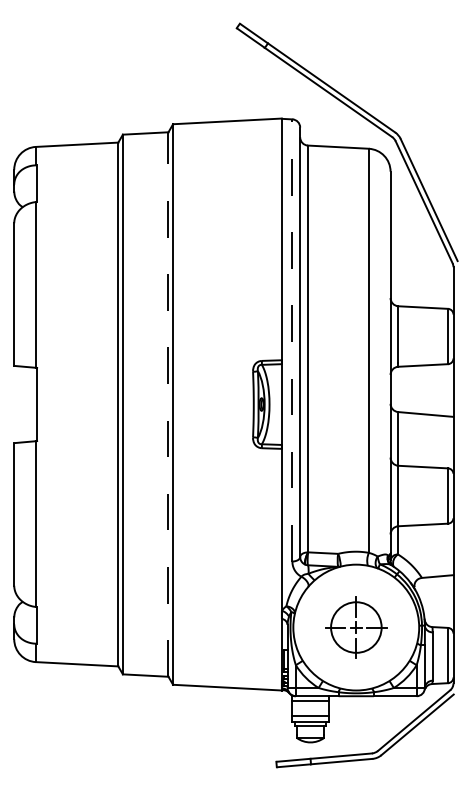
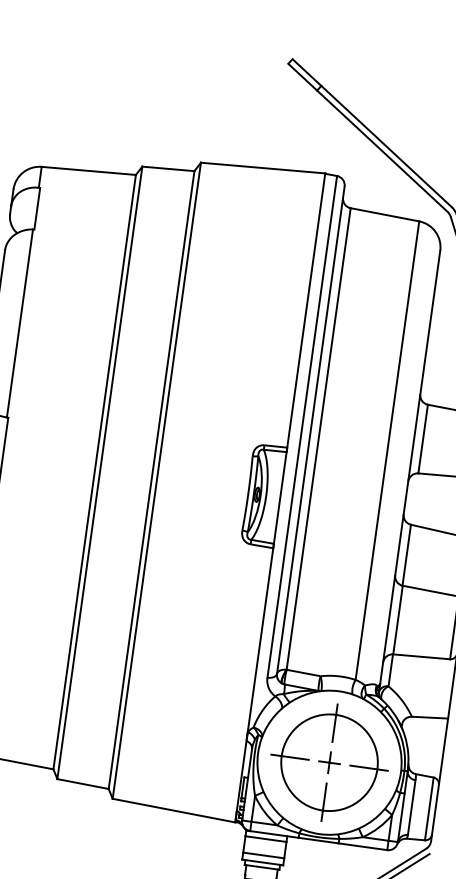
line: (292, 339) -> (302, 425), dashed -> solid
line: (168, 404) -> (151, 480), dashed -> solid
part: (356, 627) -> (329, 762), size x1.67

